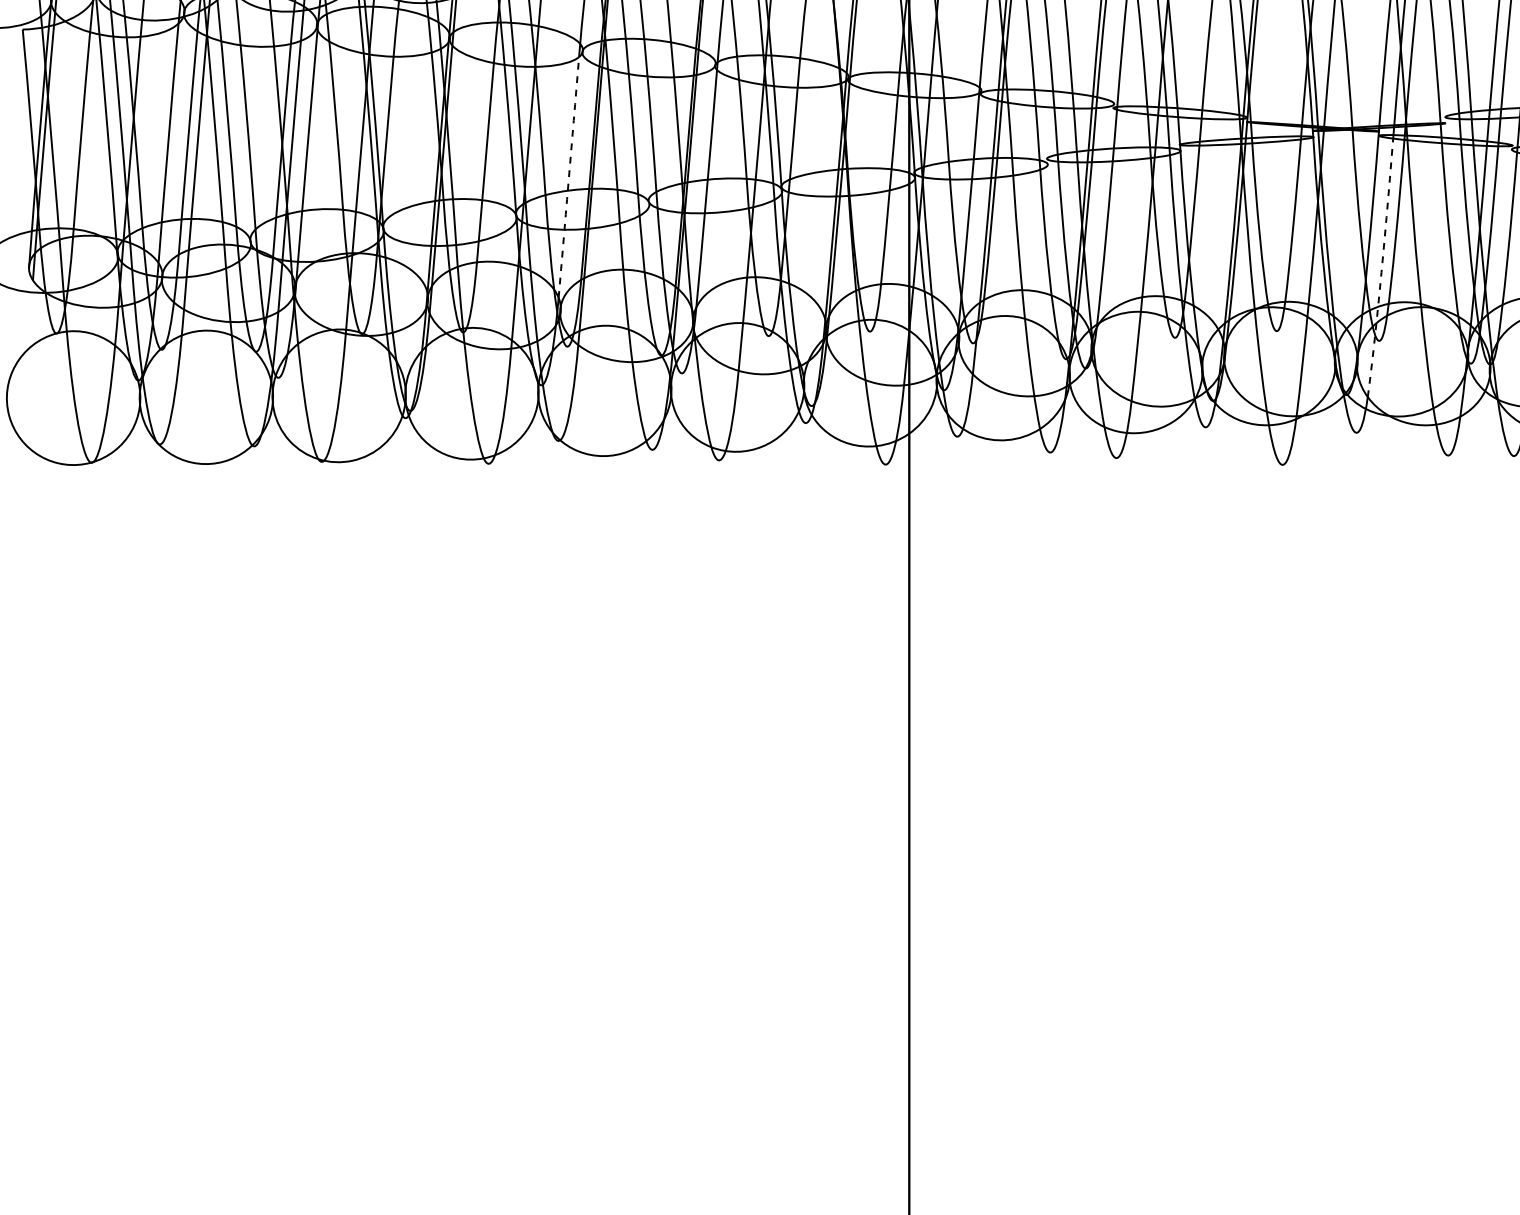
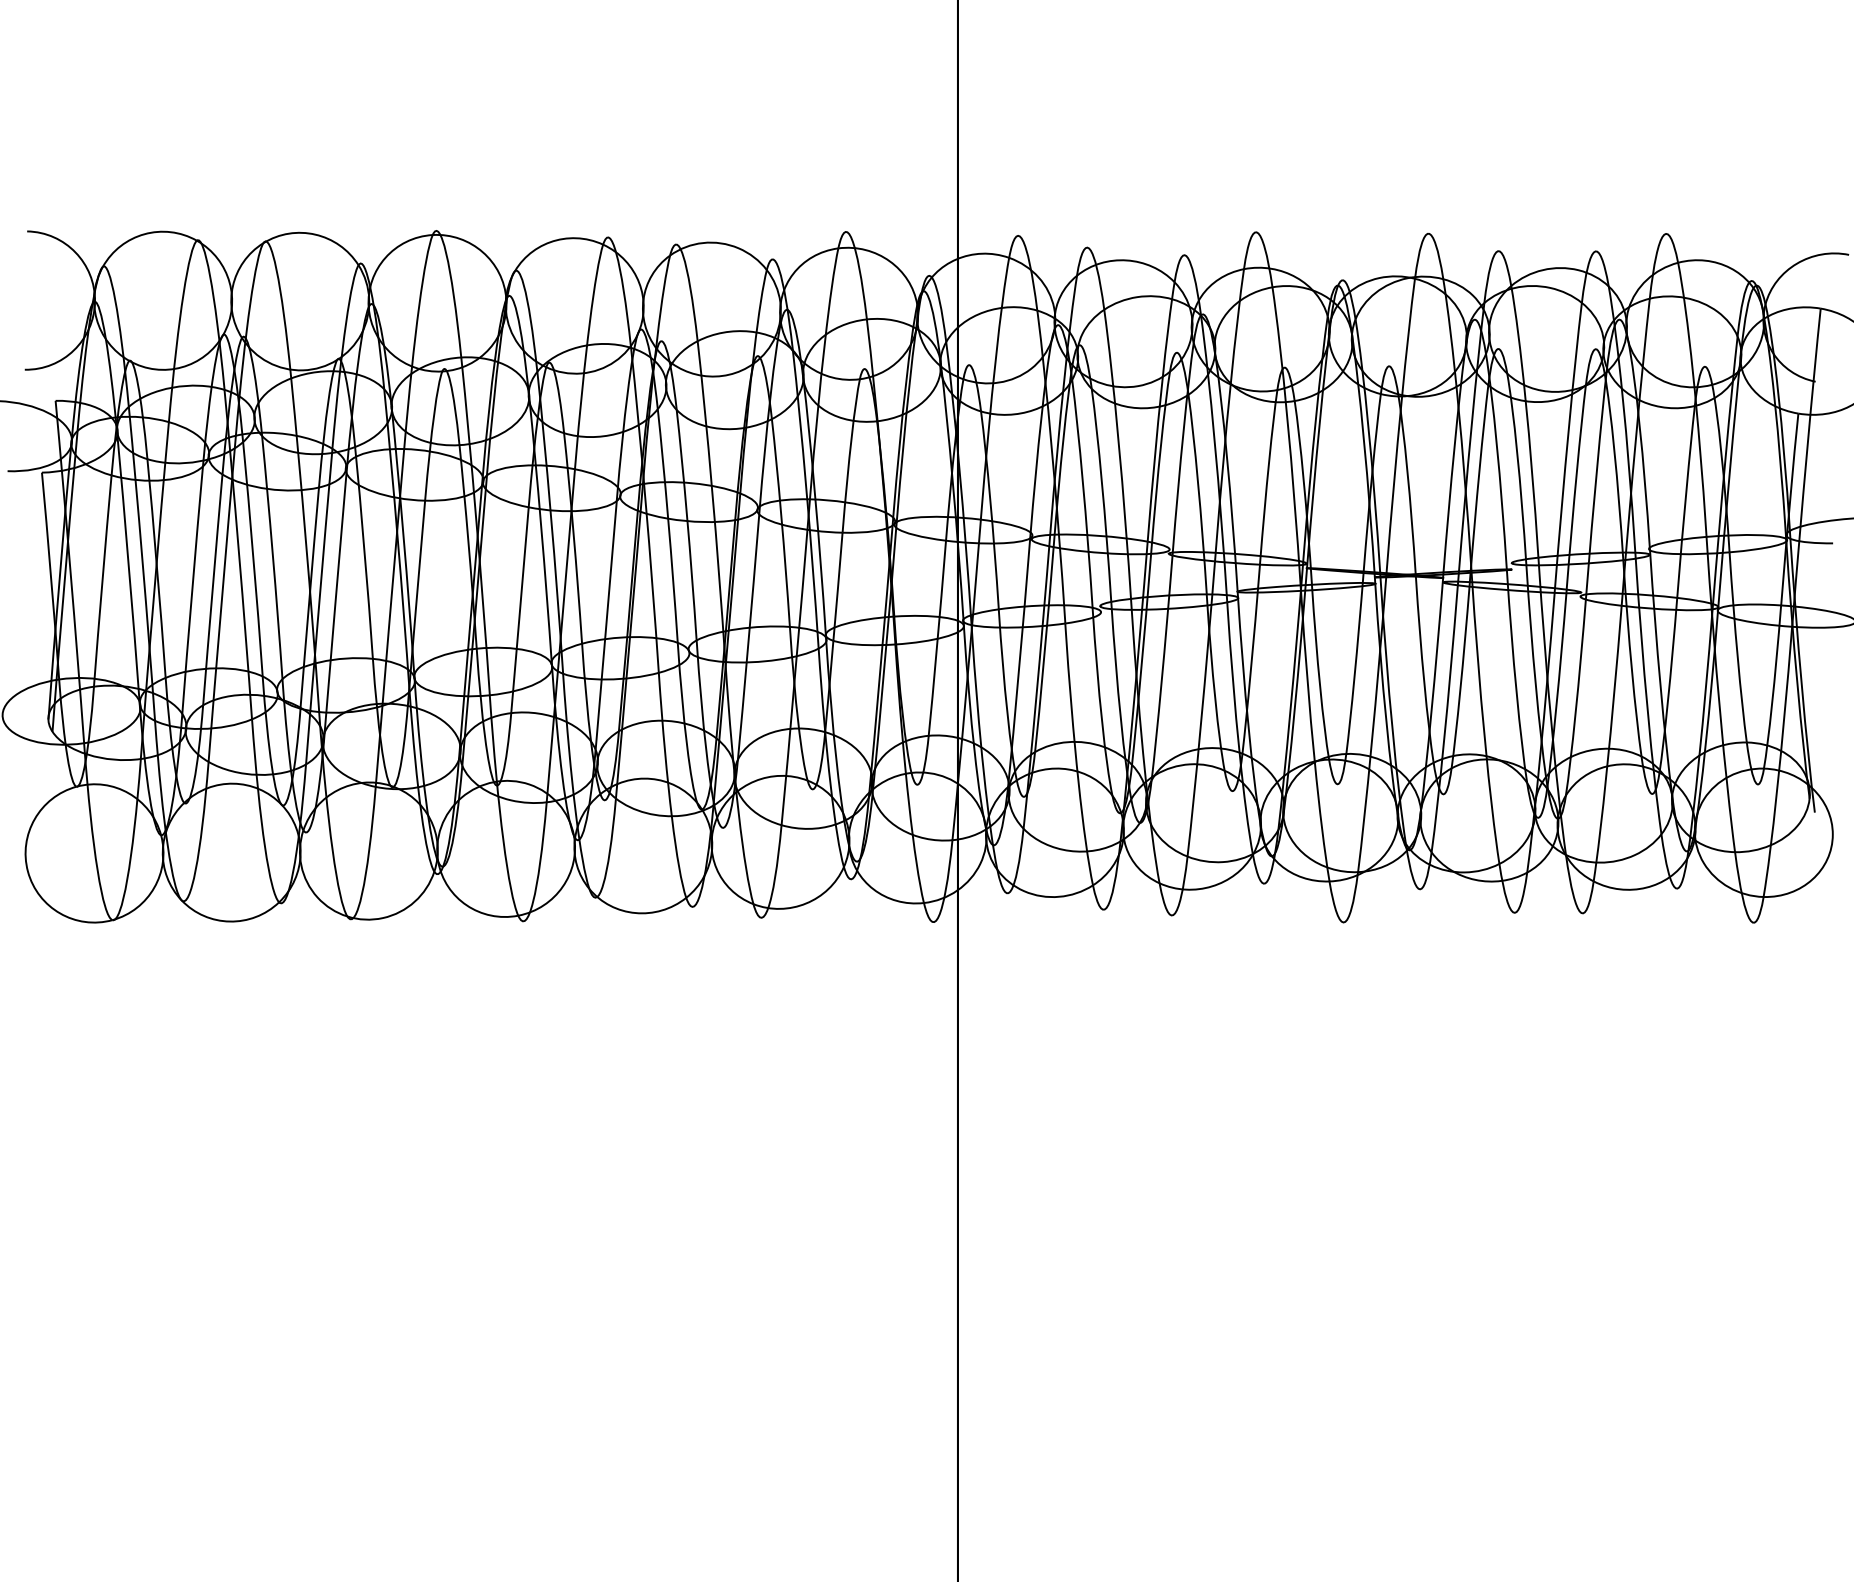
arc: (569, 179) -> (606, 627), dashed -> solid
arc: (1381, 270) -> (1445, 721), dashed -> solid

